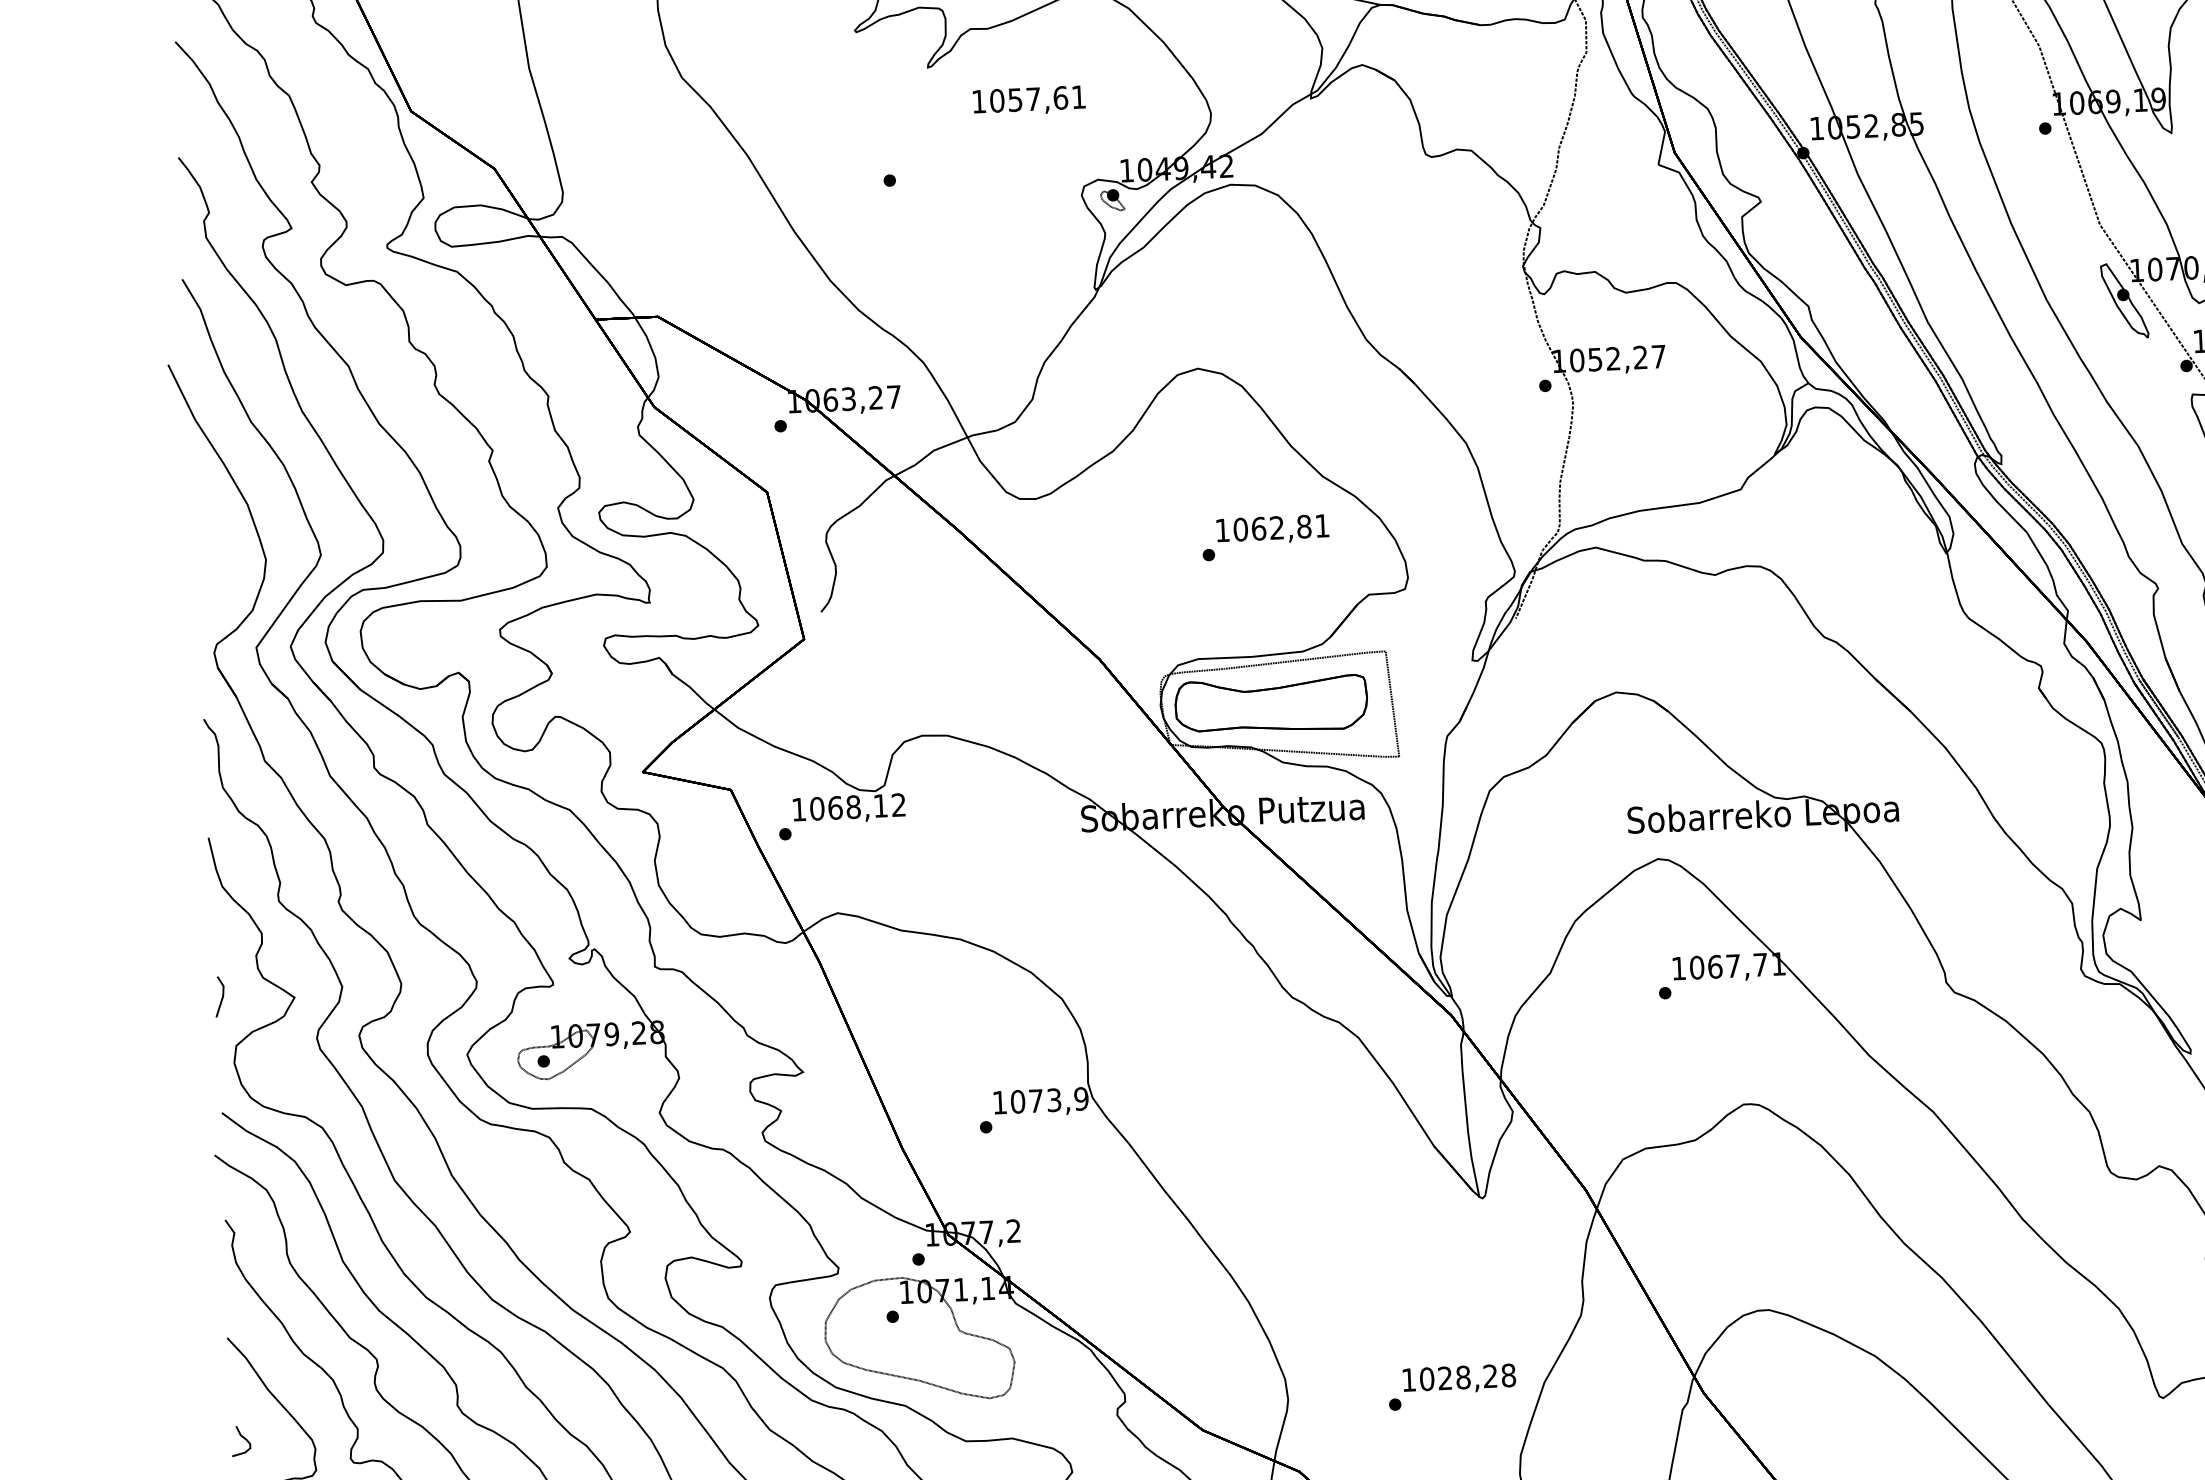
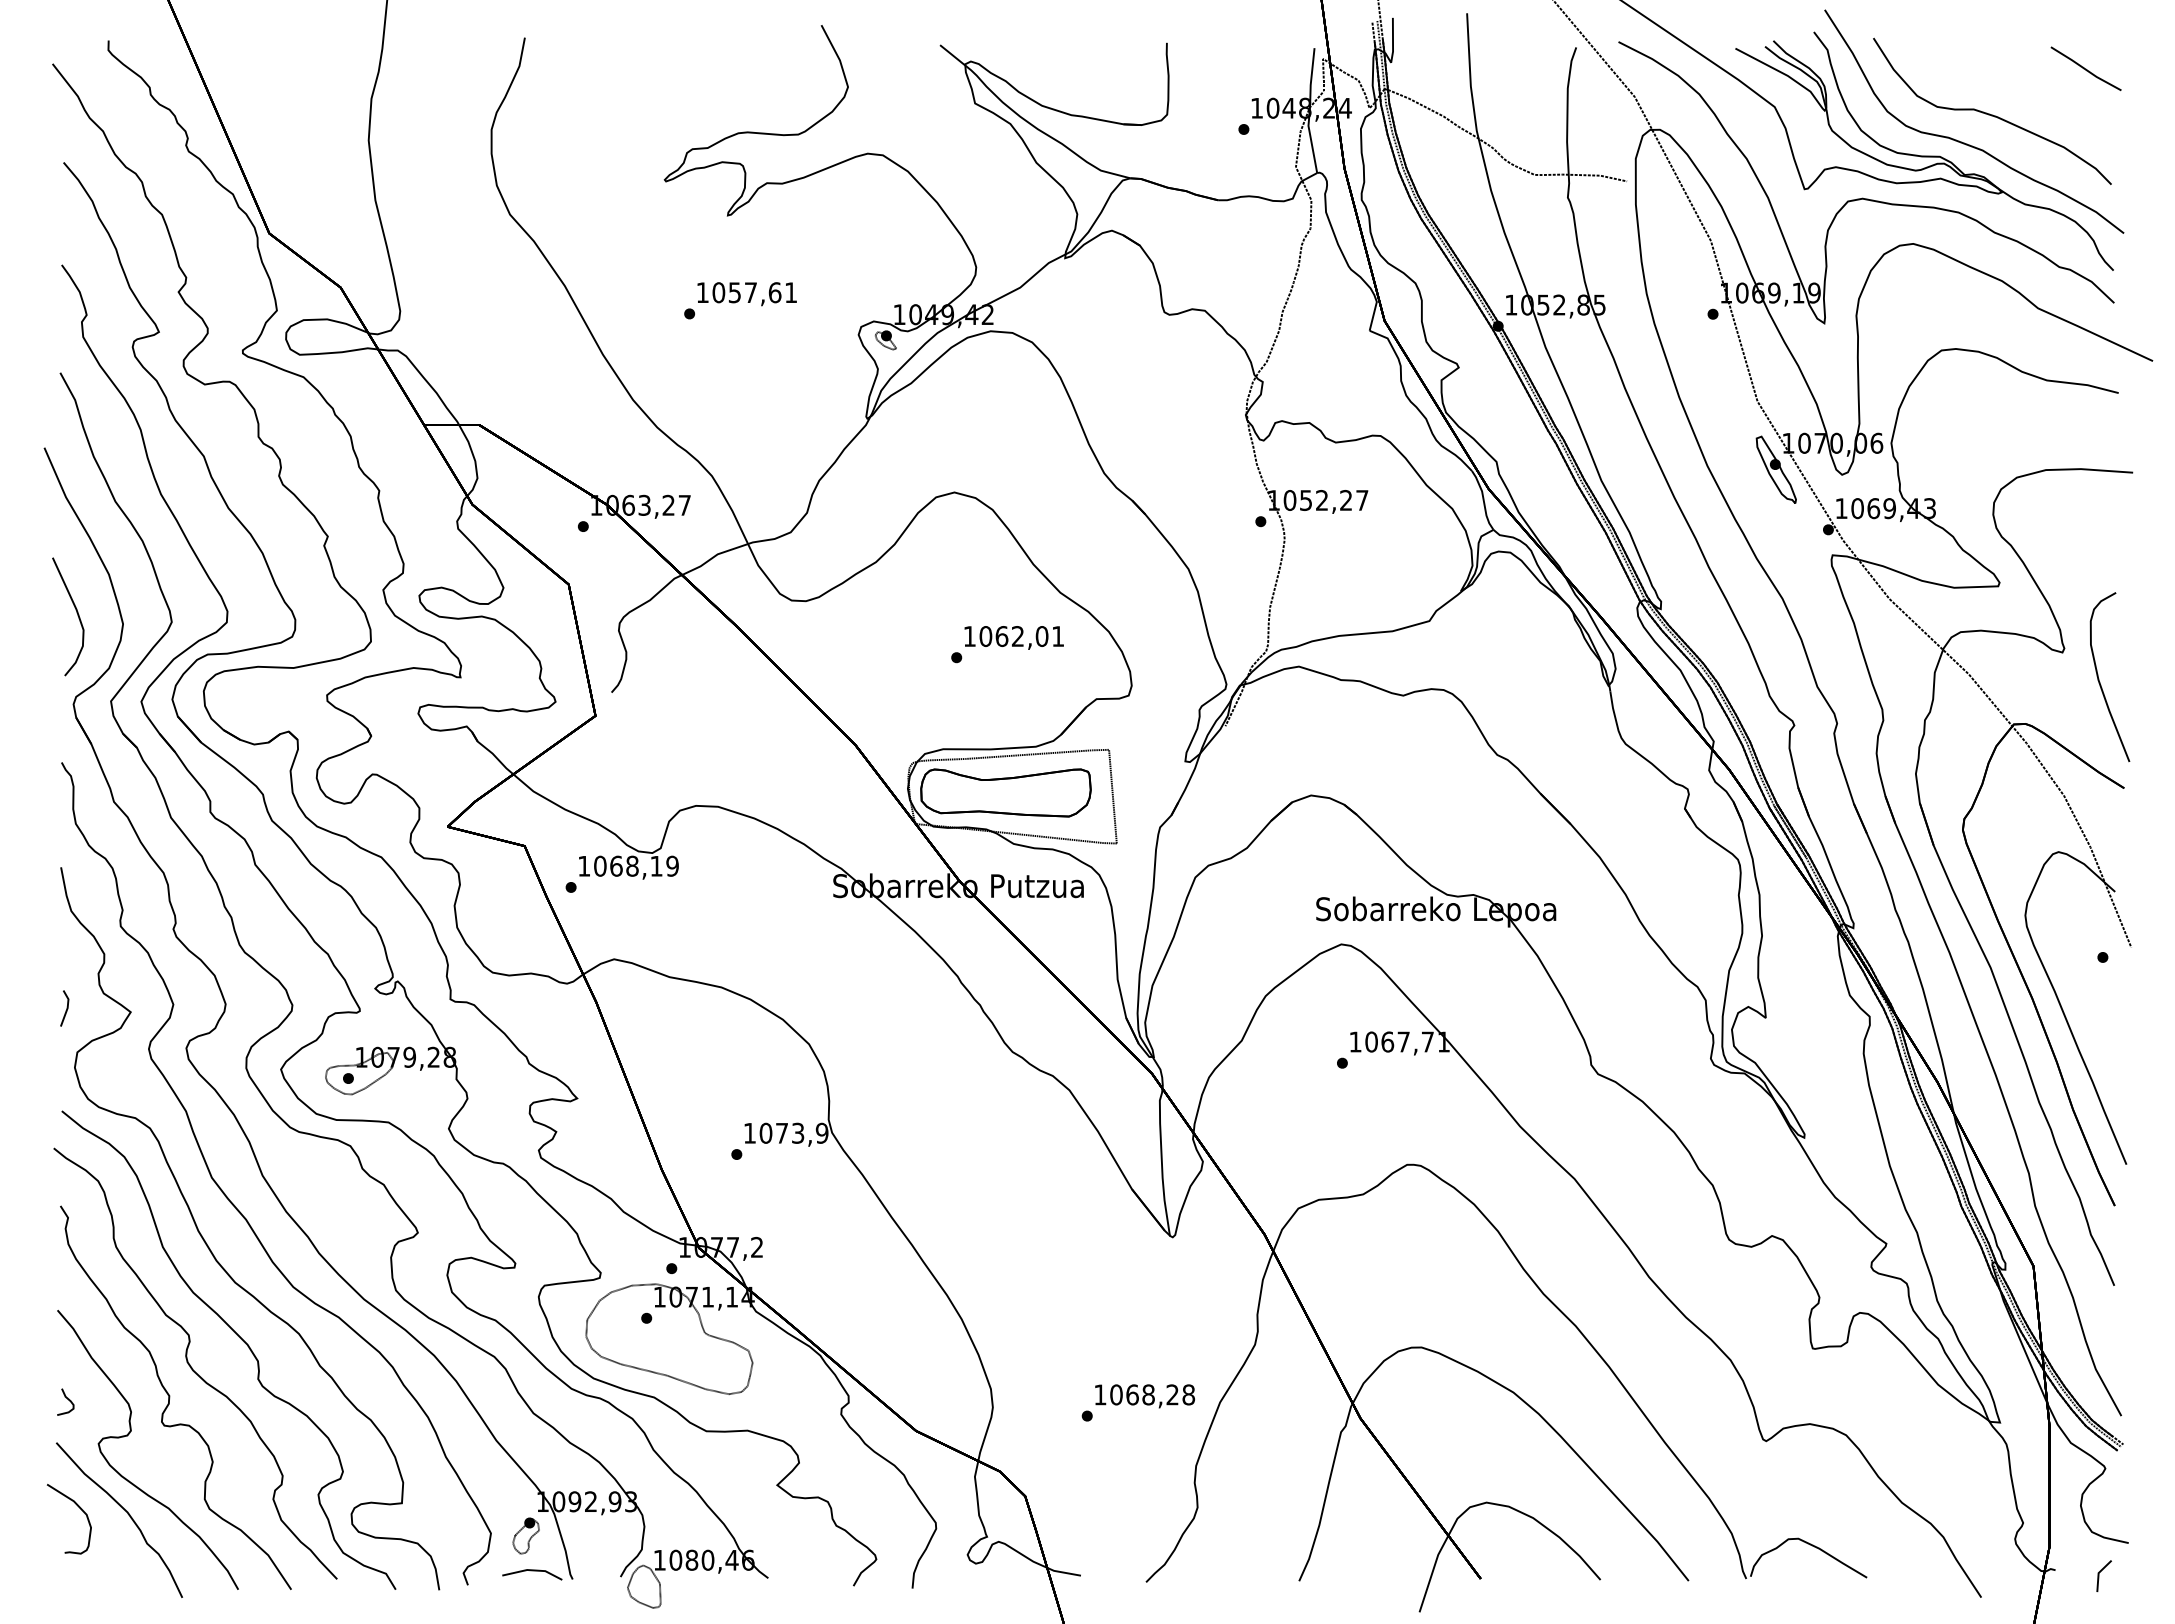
text: (1028, 101) -> (746, 294), moved
text: (1303, 526) -> (1041, 636), 1062,81 -> 1062,01
curve: (212, 550) -> (76, 613), added
text: (898, 804) -> (672, 865), 1068,12 -> 1068,19
text: (1445, 1377) -> (1132, 1394), 1028,28 -> 1068,28

